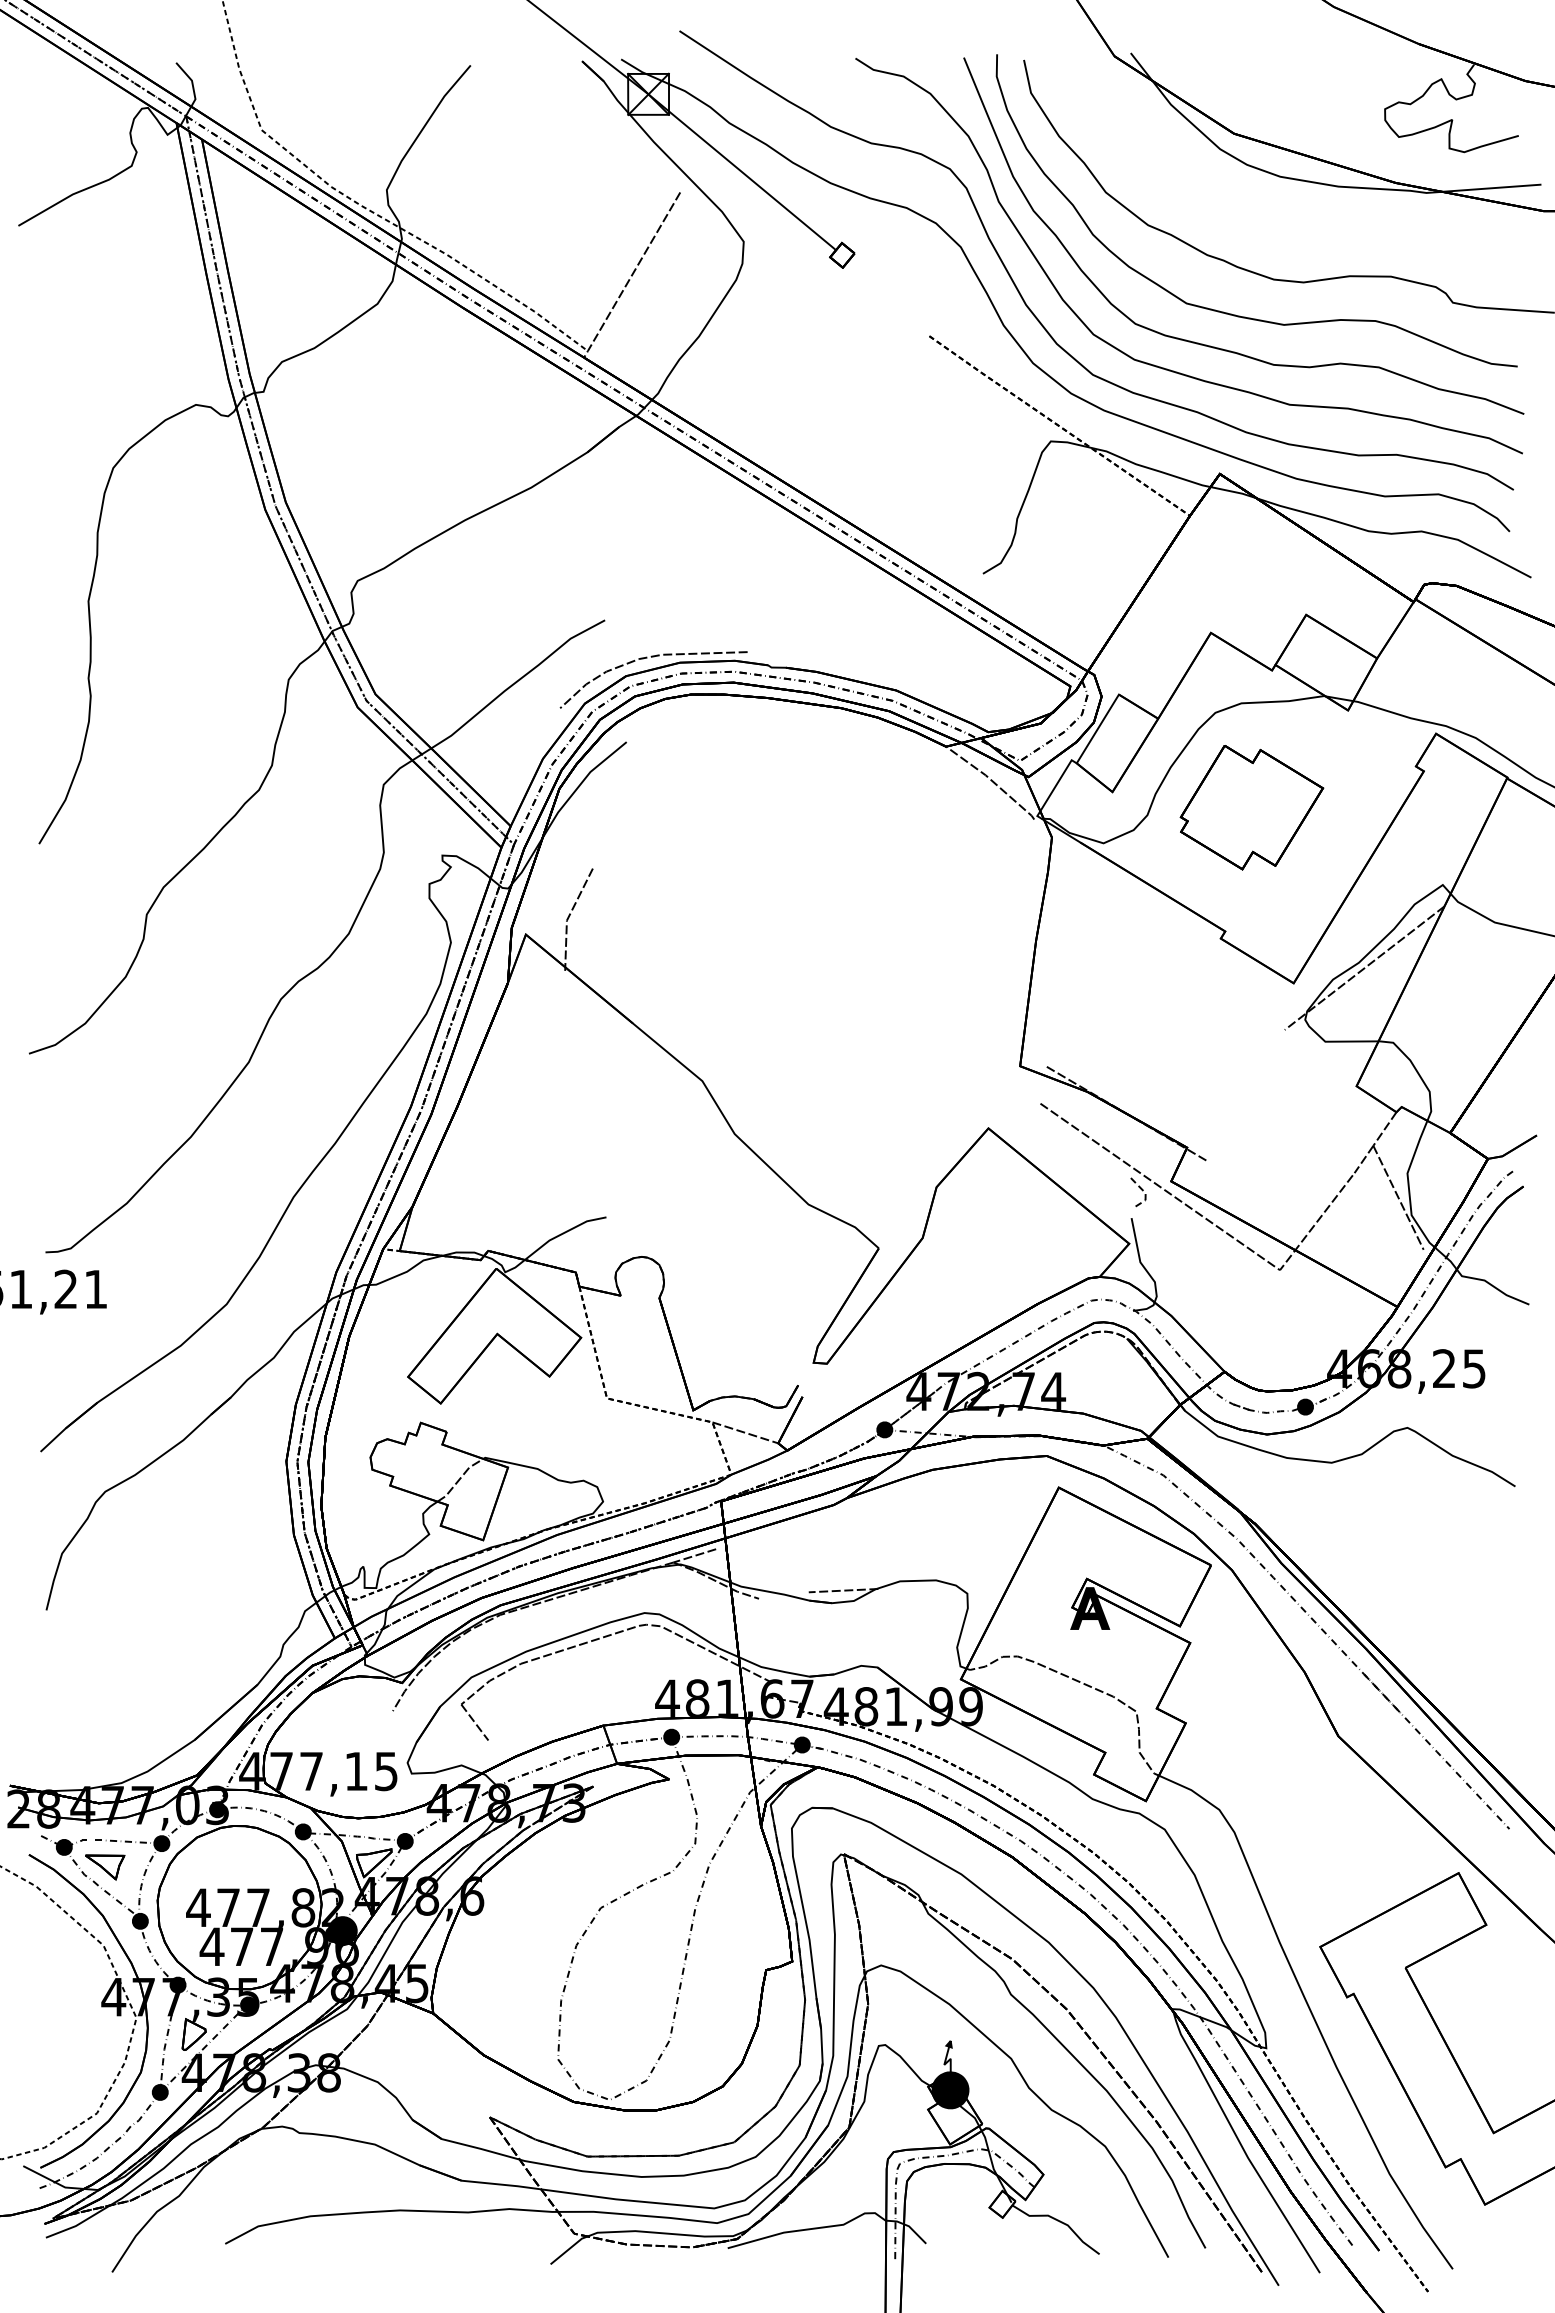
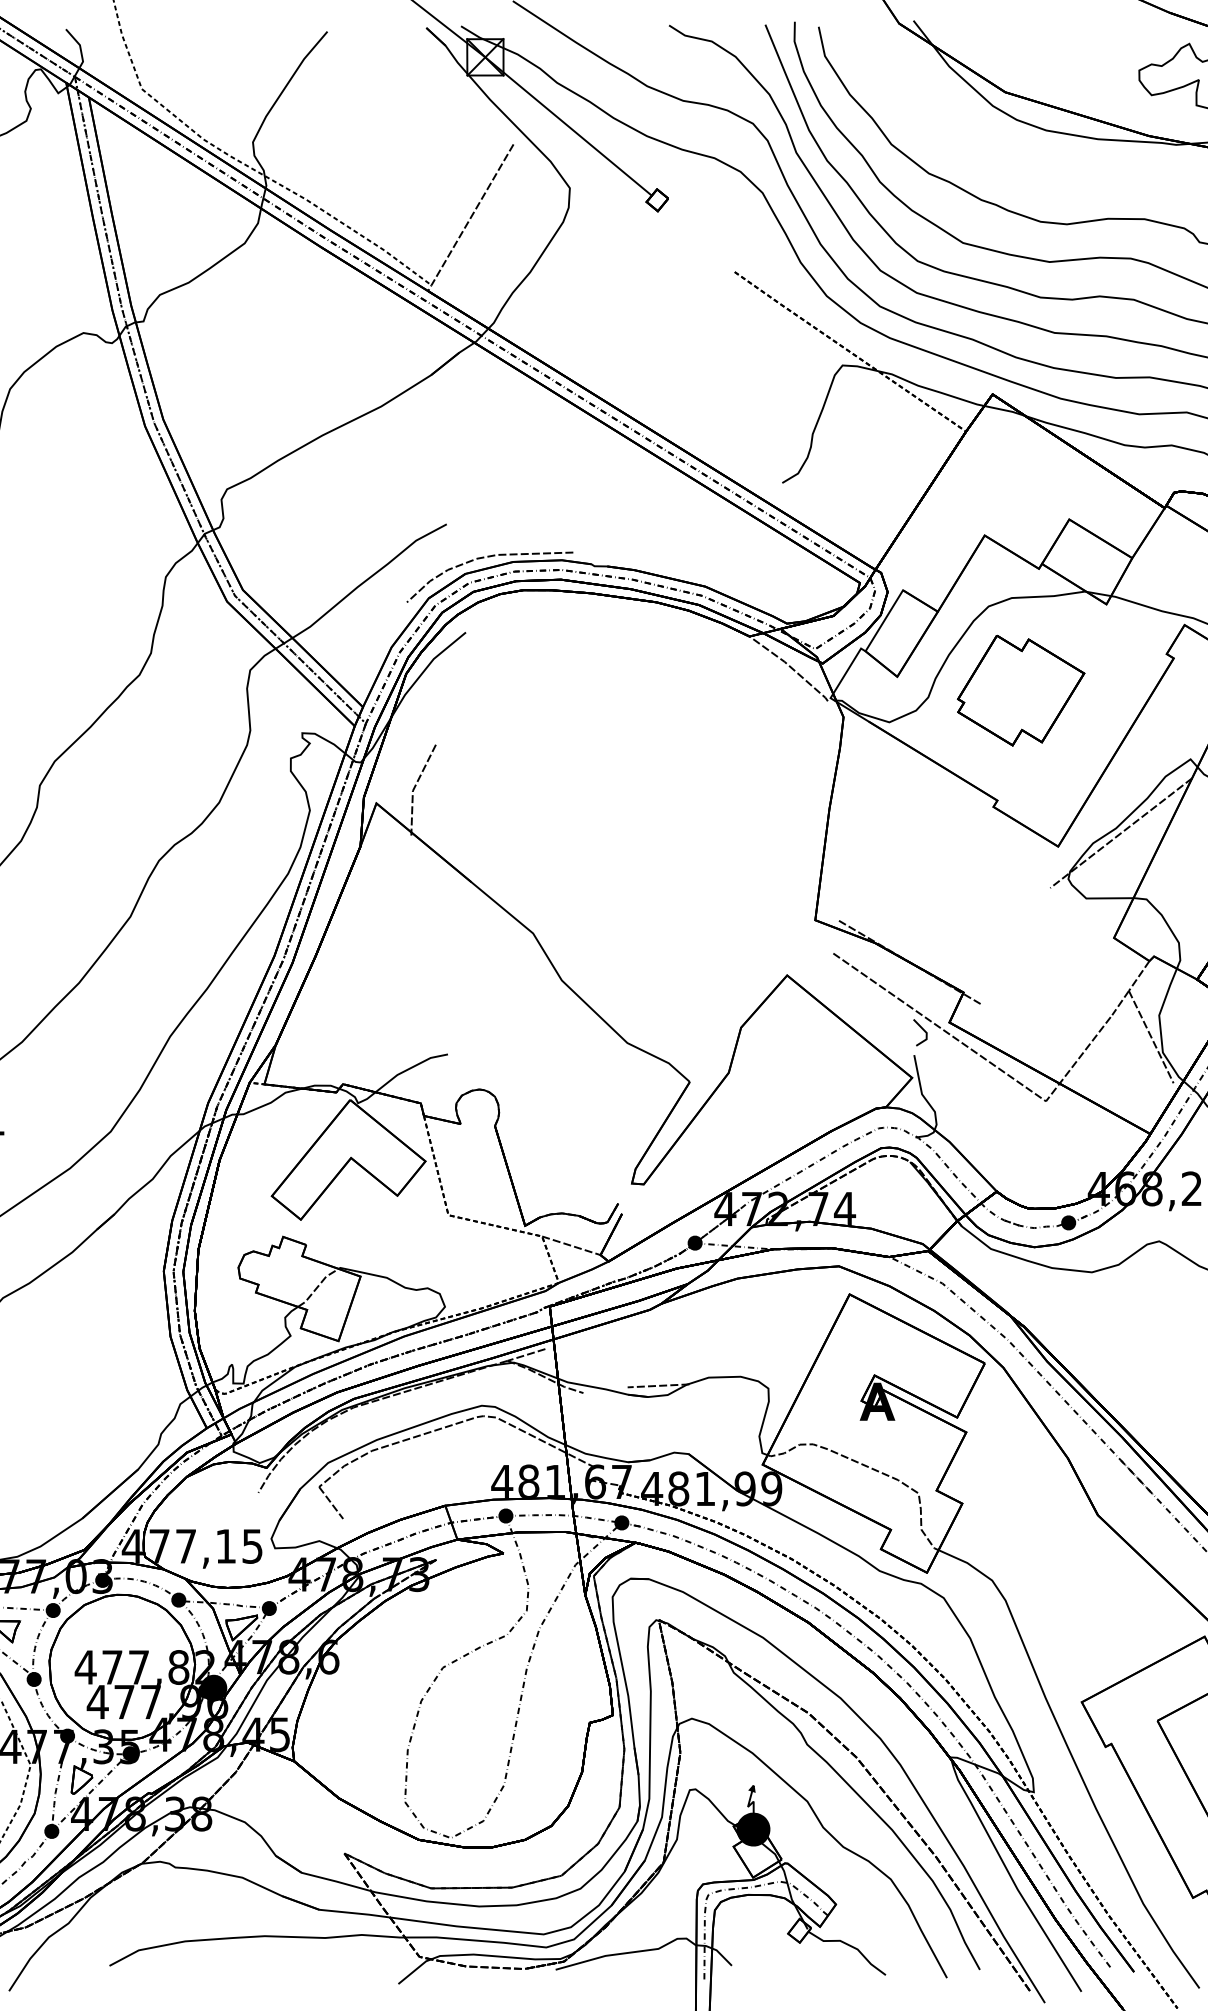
line: (1145, 1193) -> (926, 1033), dashed -> solid

